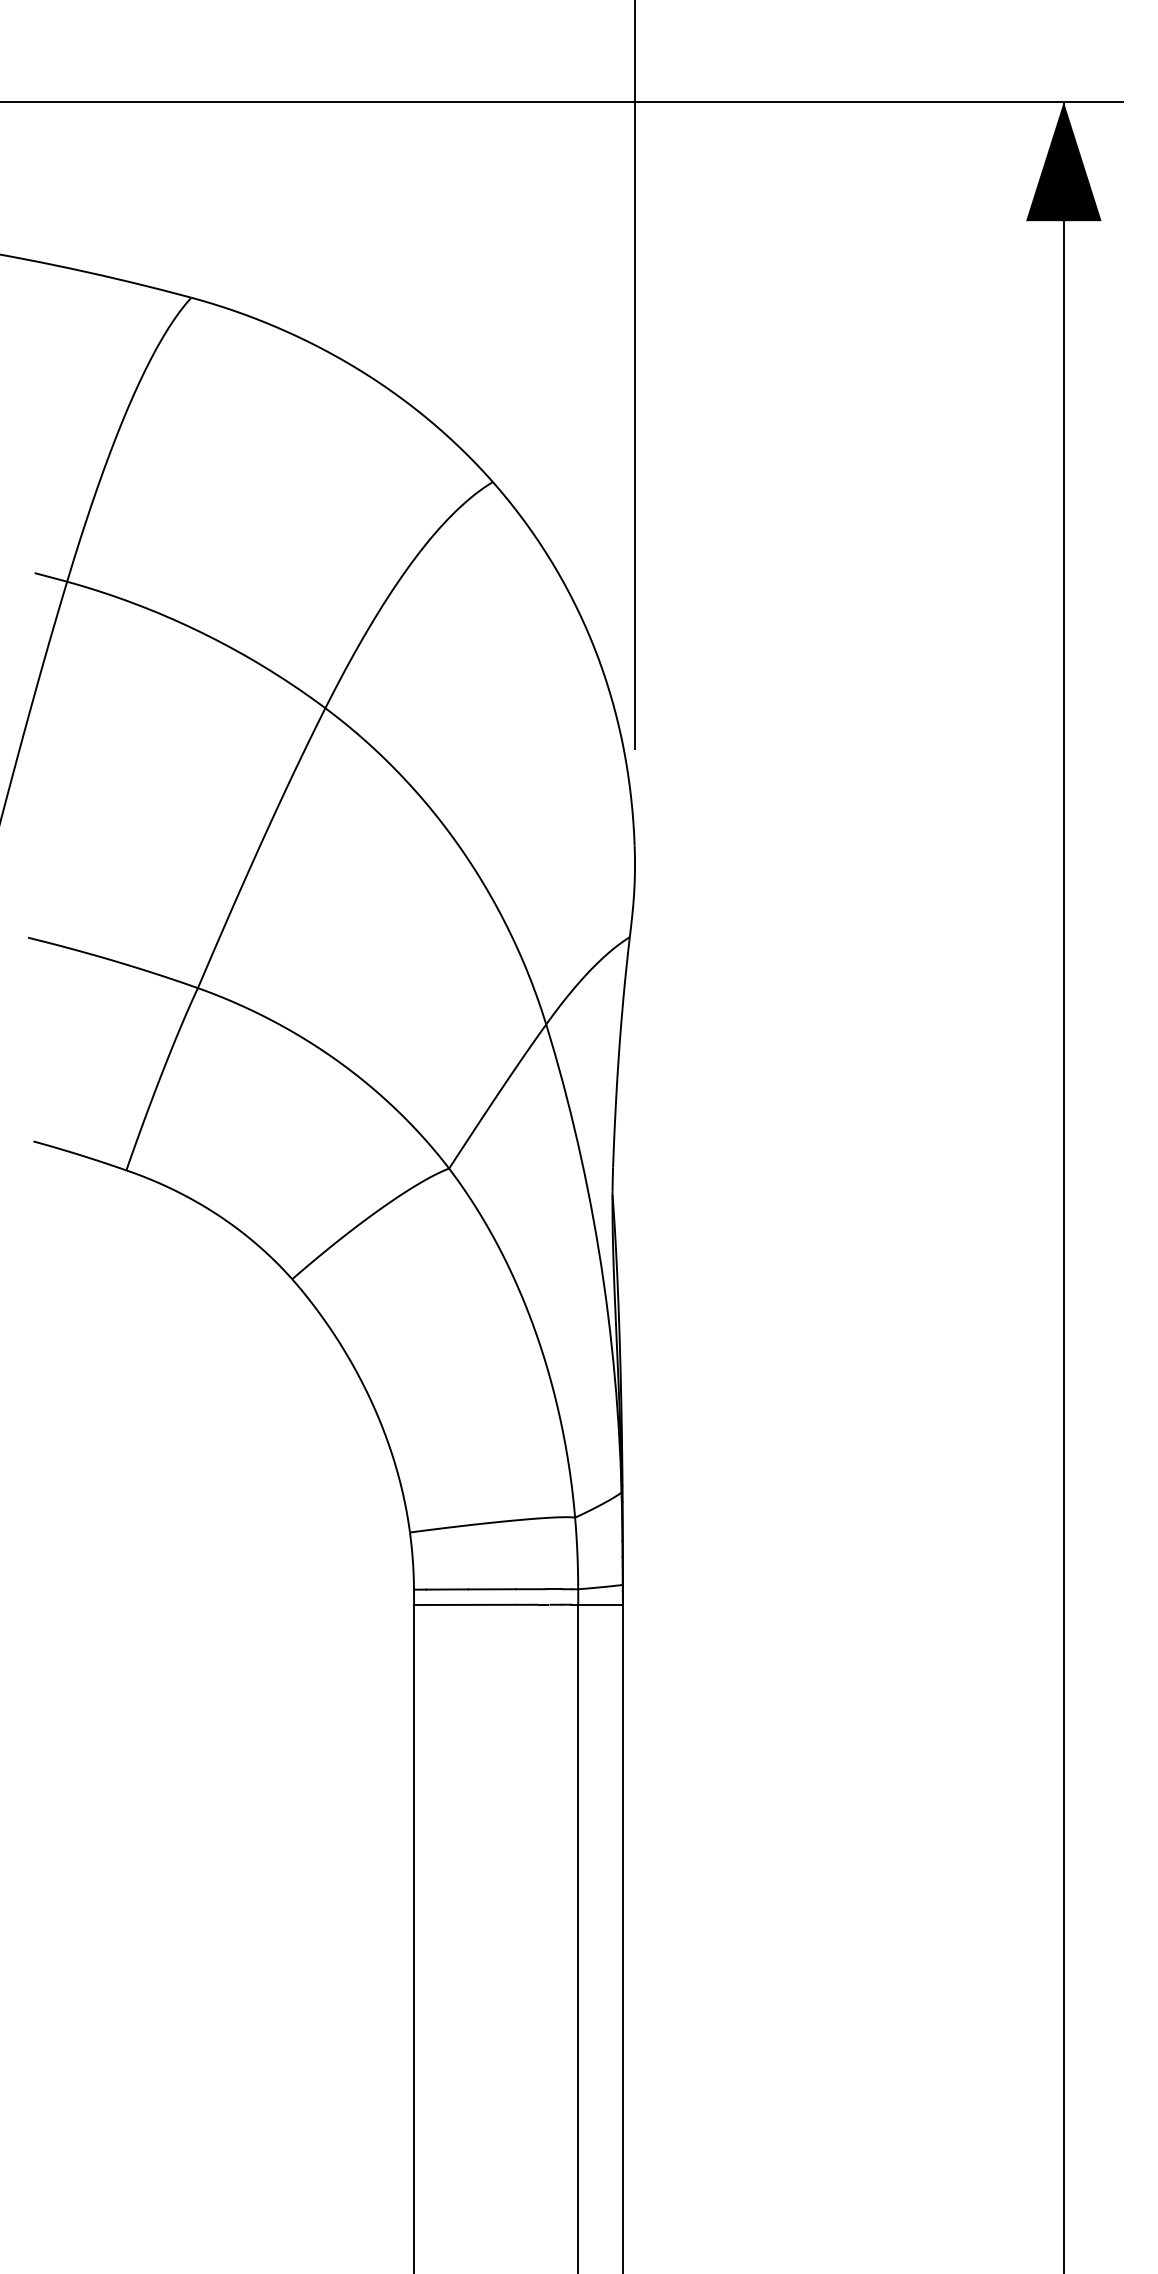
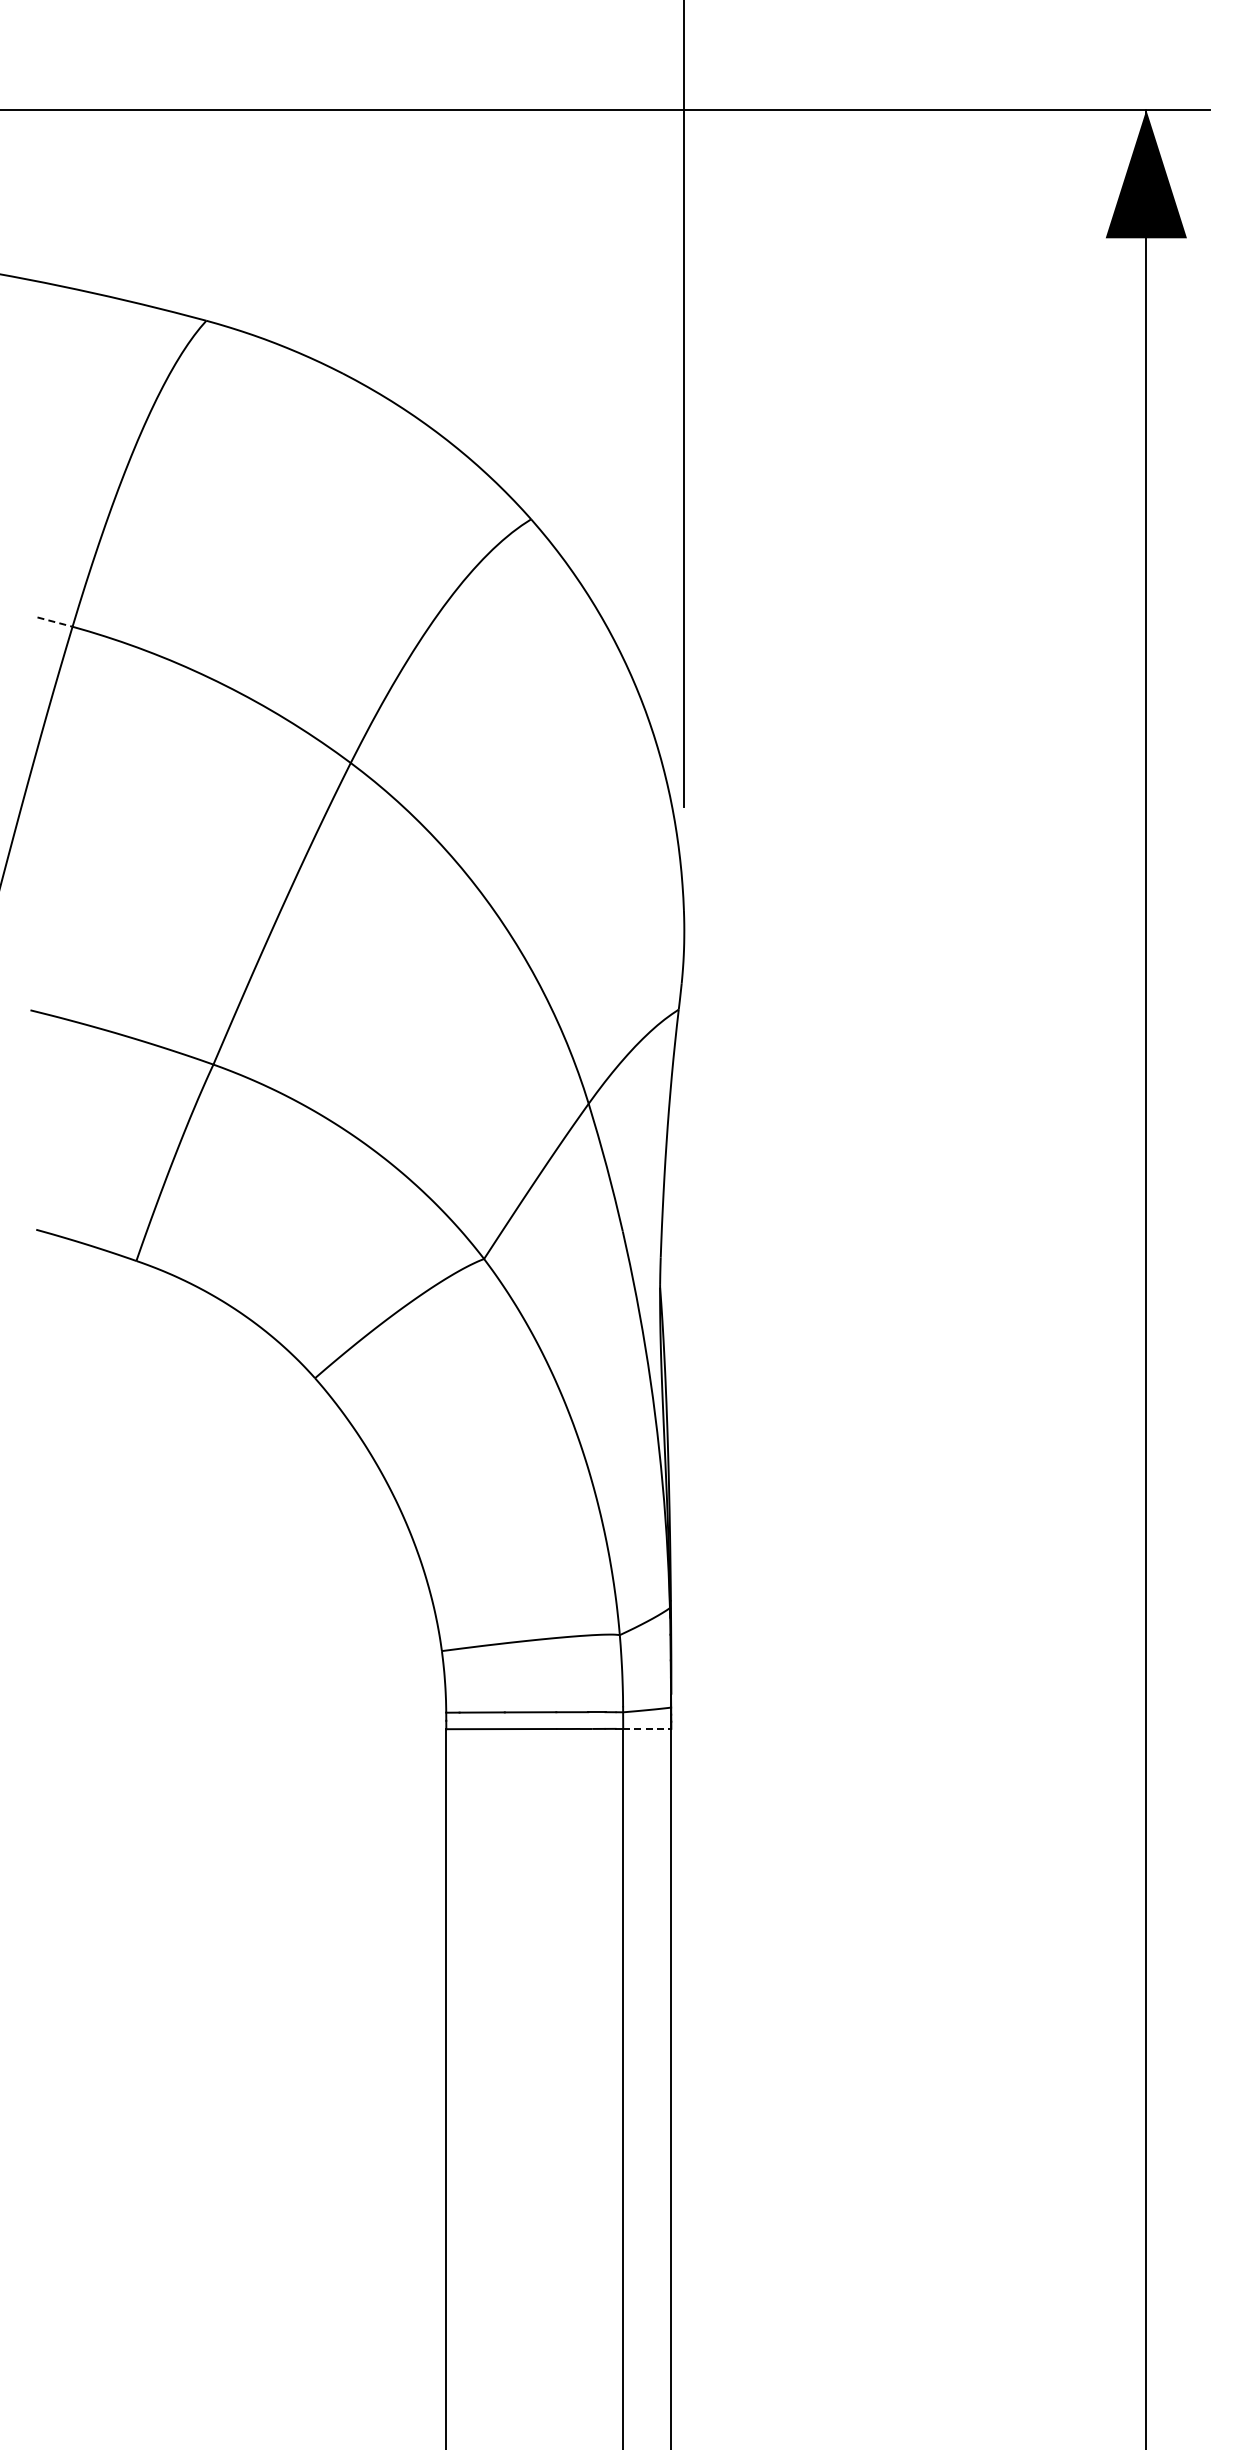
line: (51, 577) -> (55, 622), solid -> dashed
line: (600, 1604) -> (647, 1728), solid -> dashed

